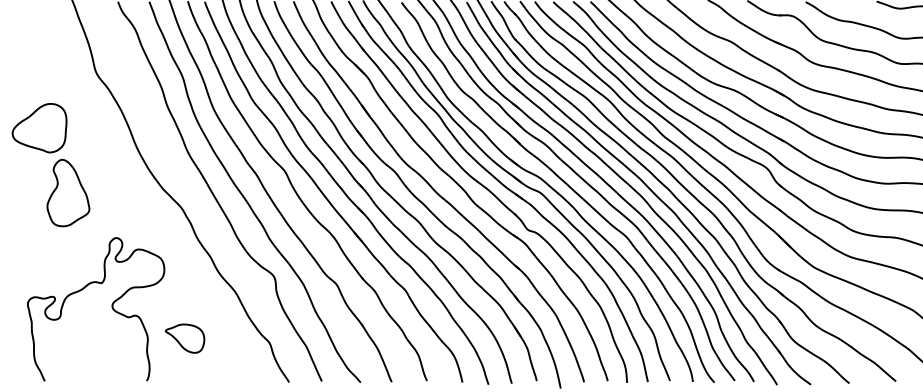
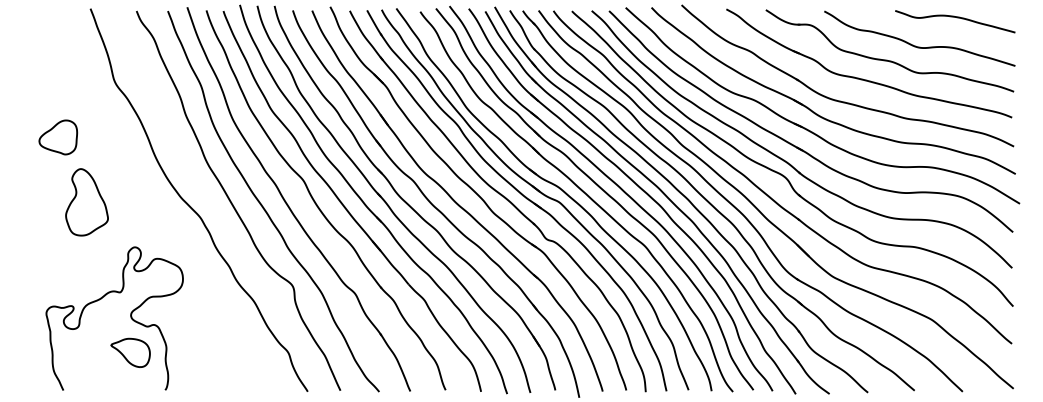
part: (39, 128) -> (58, 137), size x0.7
part: (184, 338) -> (130, 352), moved

